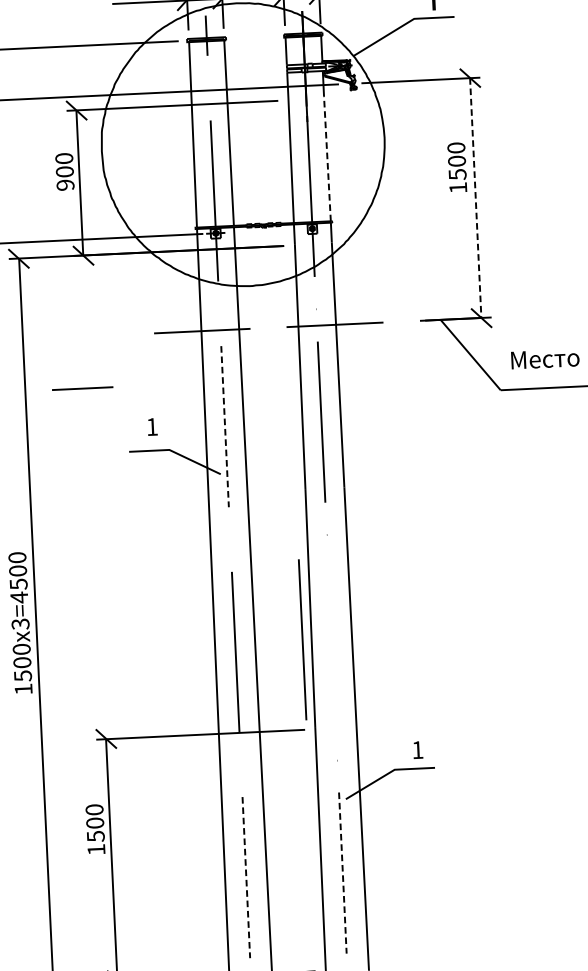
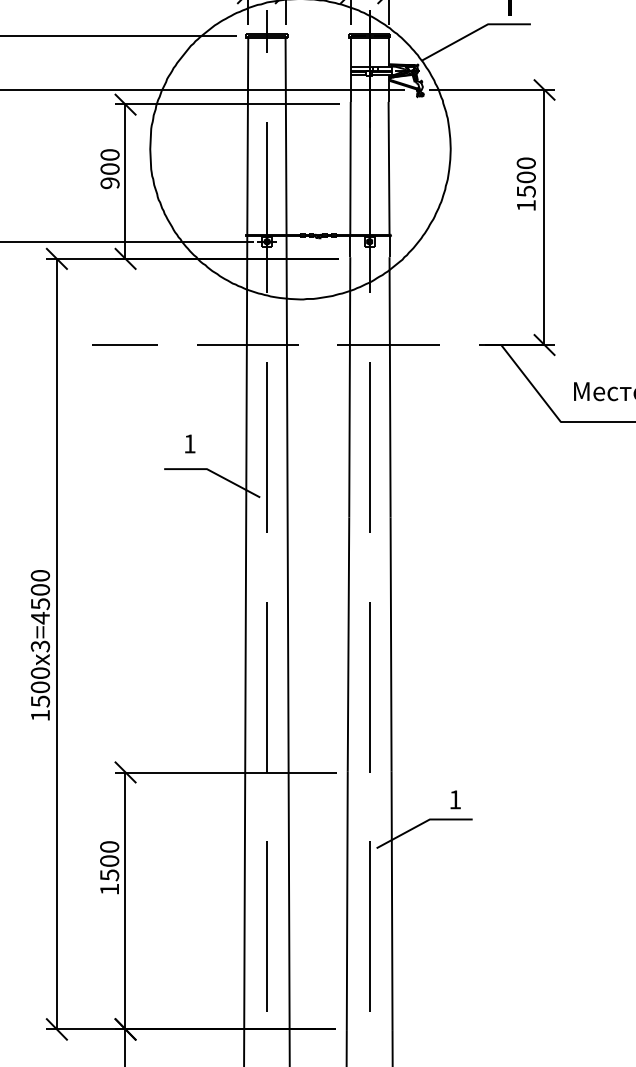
line: (327, 157) -> (389, 167), dashed -> solid
line: (475, 198) -> (544, 217), dashed -> solid
line: (82, 388) -> (124, 344), moved
line: (225, 426) -> (267, 447), dashed -> solid
line: (302, 640) -> (369, 687), moved
line: (342, 873) -> (369, 926), dashed -> solid
line: (246, 877) -> (267, 926), dashed -> solid

